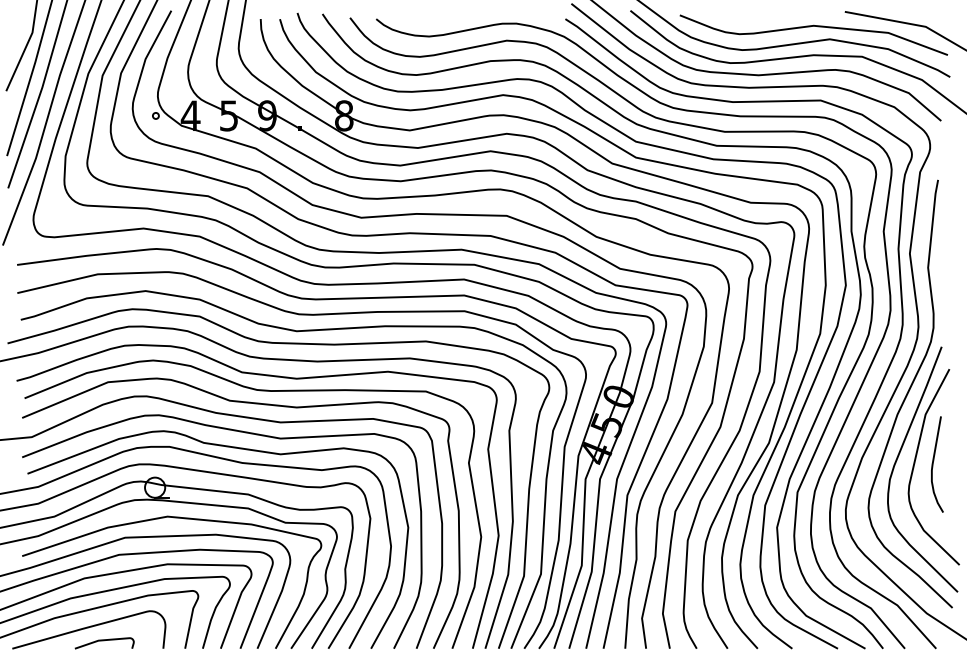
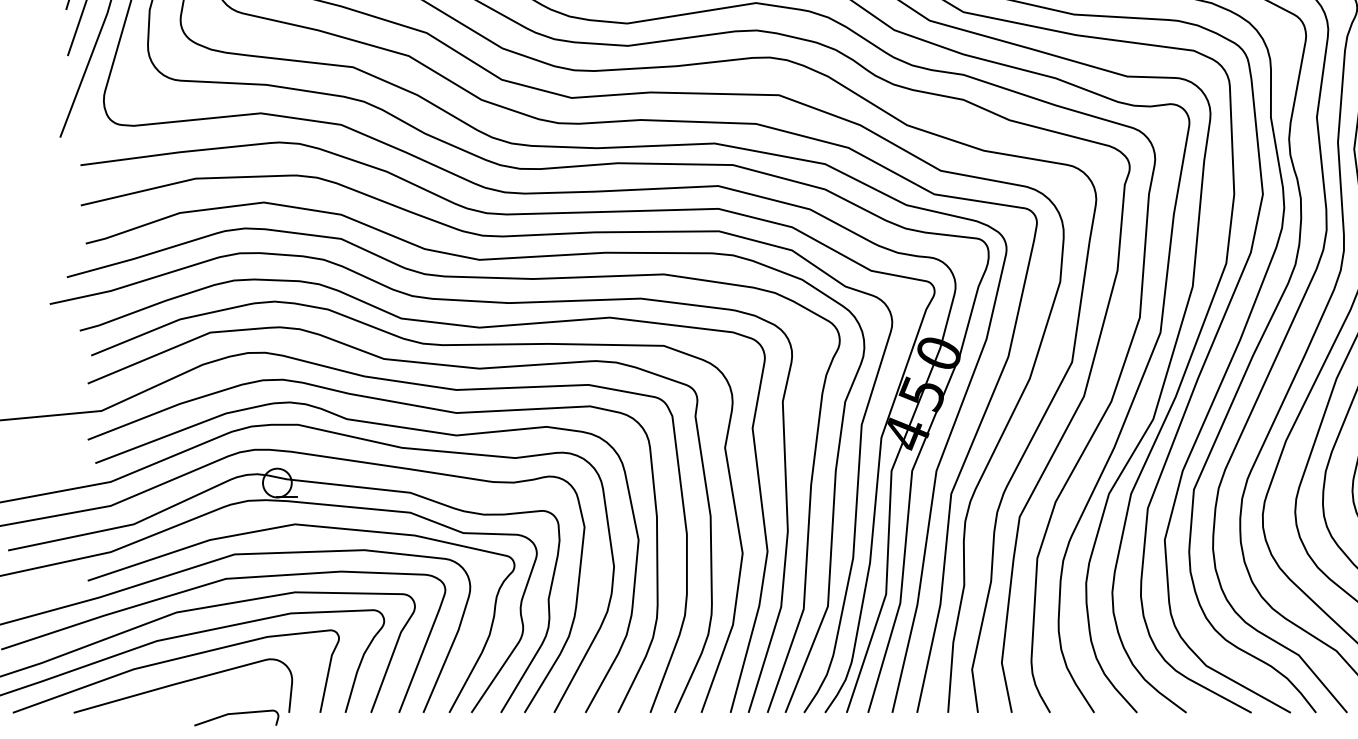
curve: (104, 641) -> (236, 715), moved

